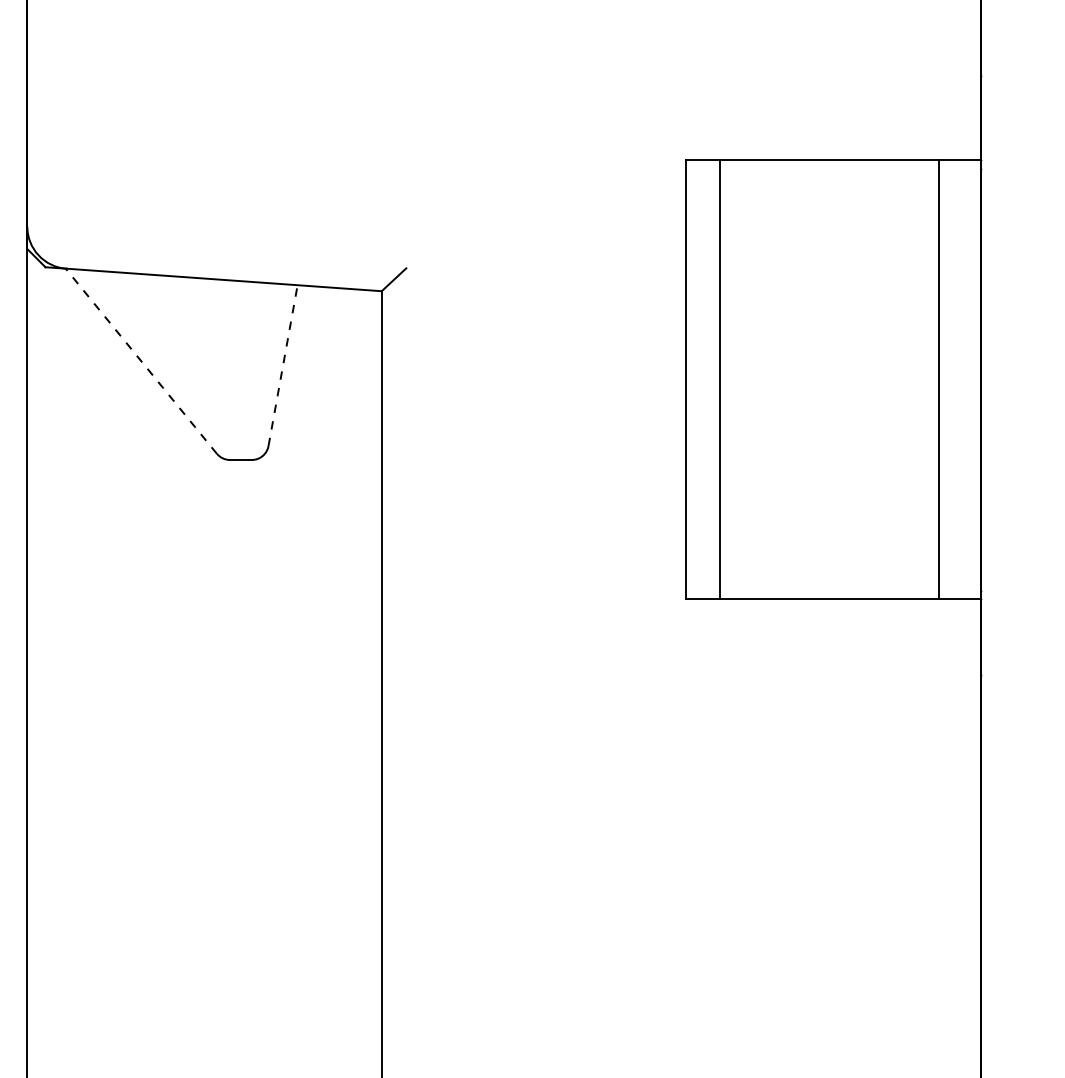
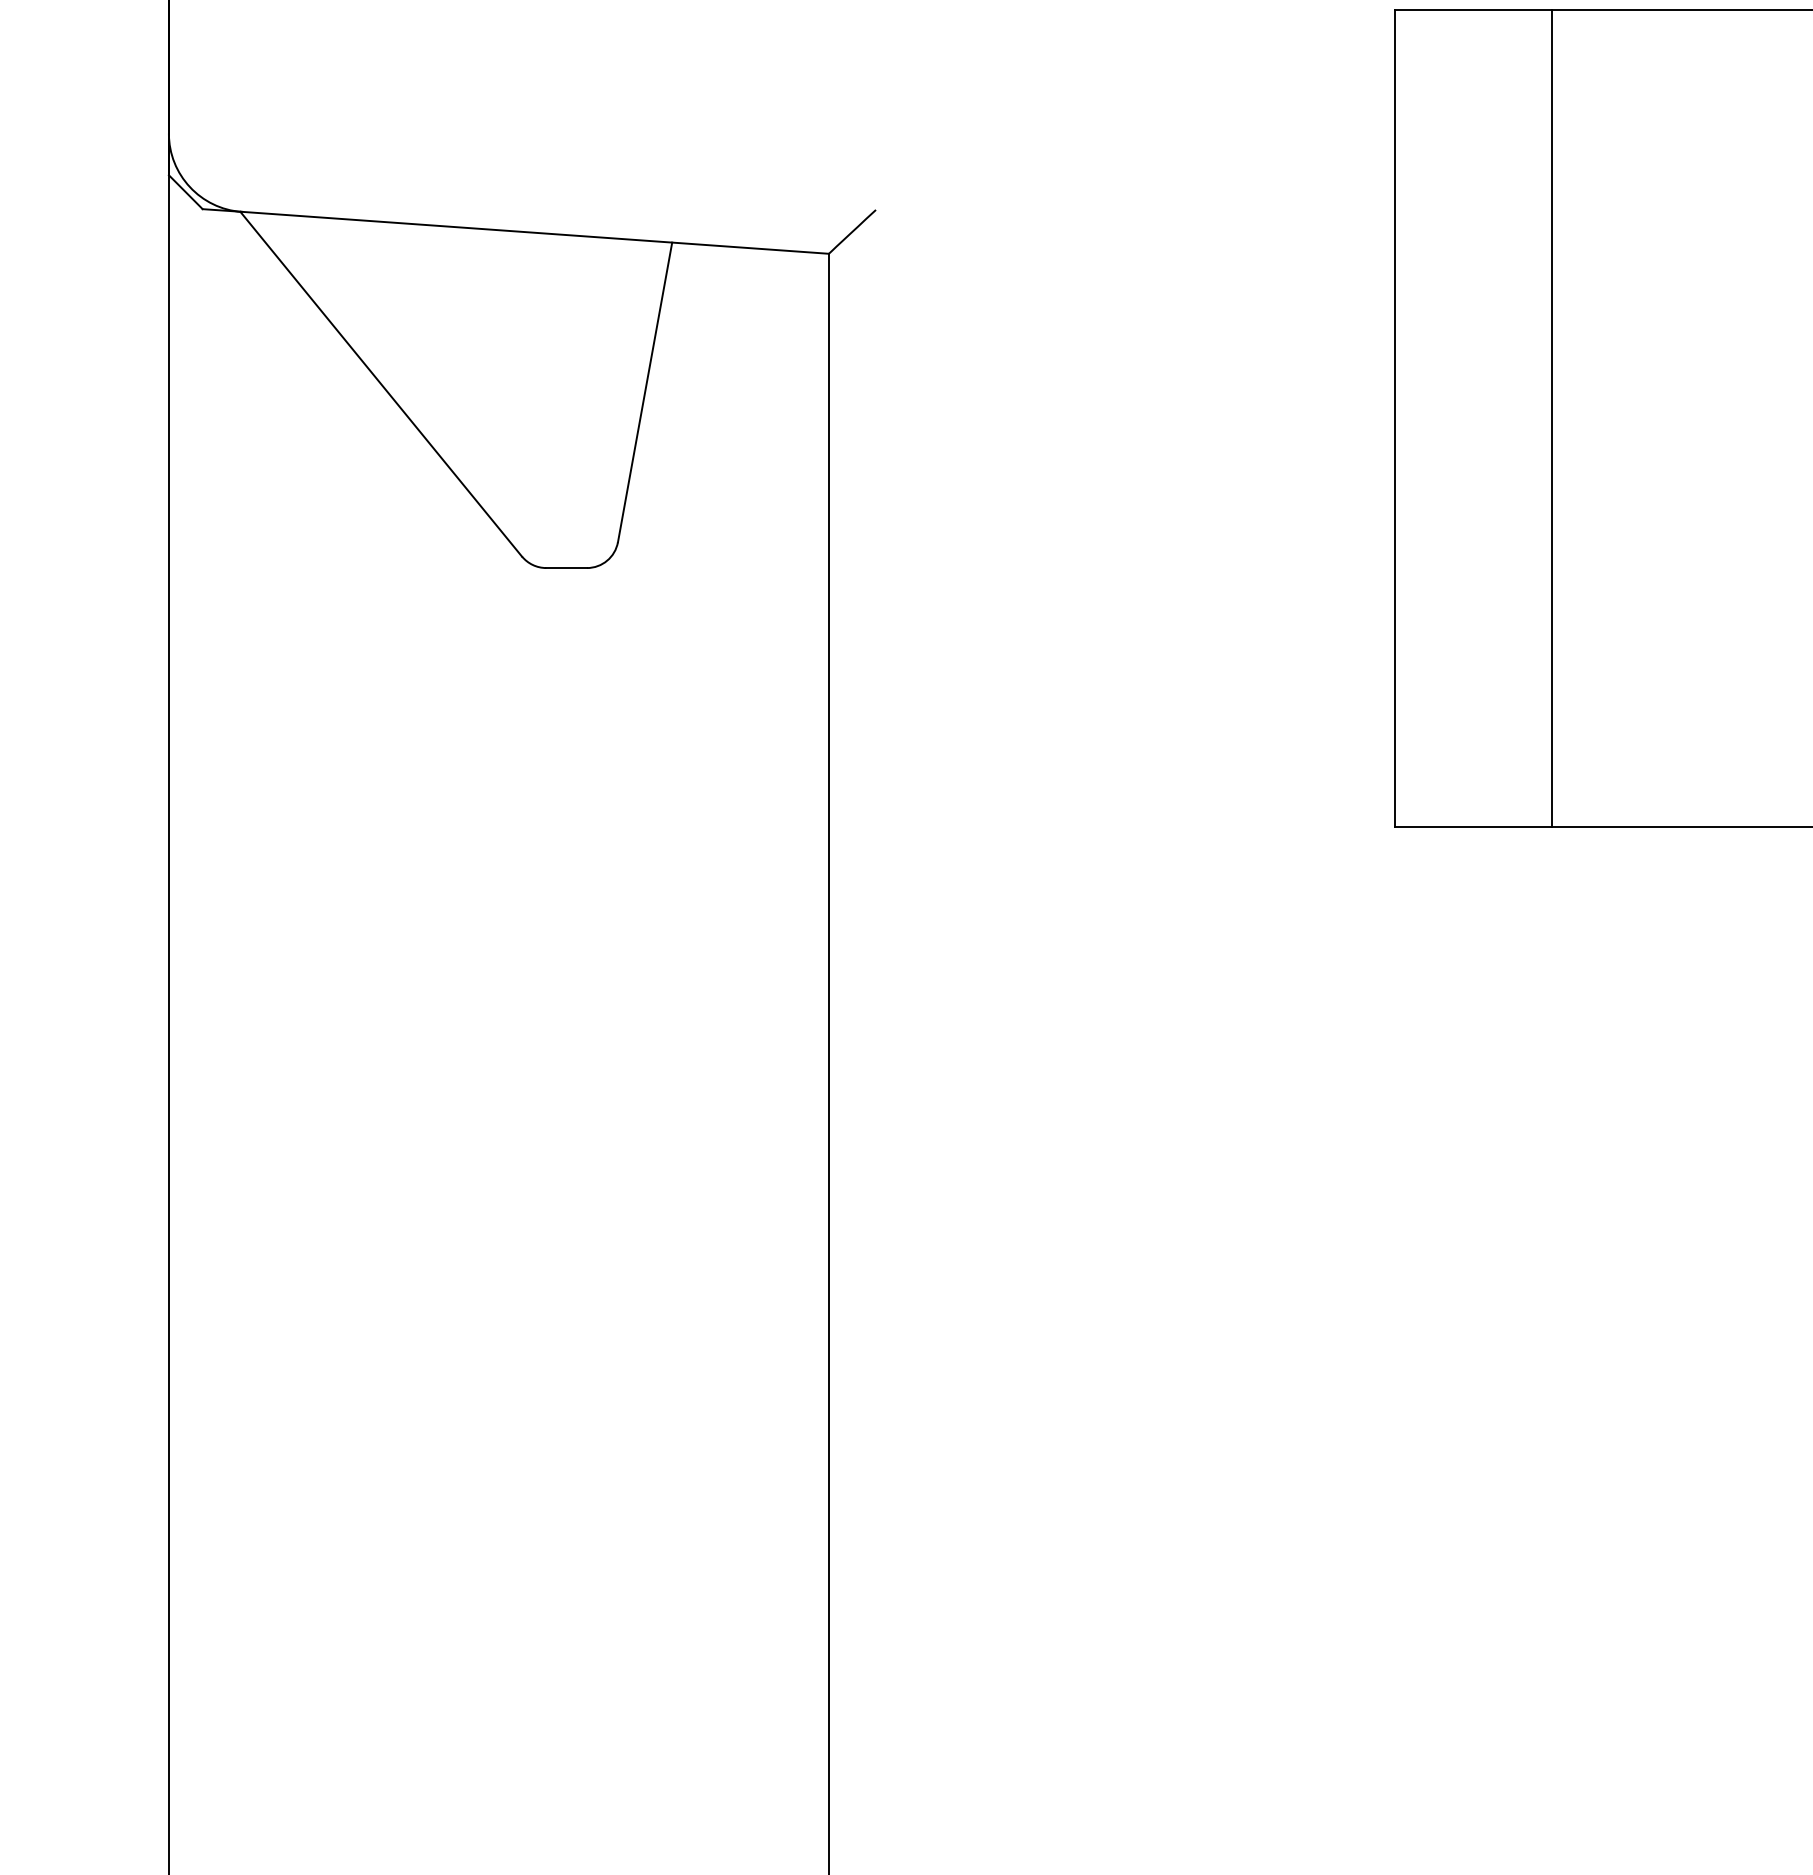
line: (141, 361) -> (381, 384), dashed -> solid
line: (283, 365) -> (645, 392), dashed -> solid
line: (719, 379) -> (1550, 418), moved

